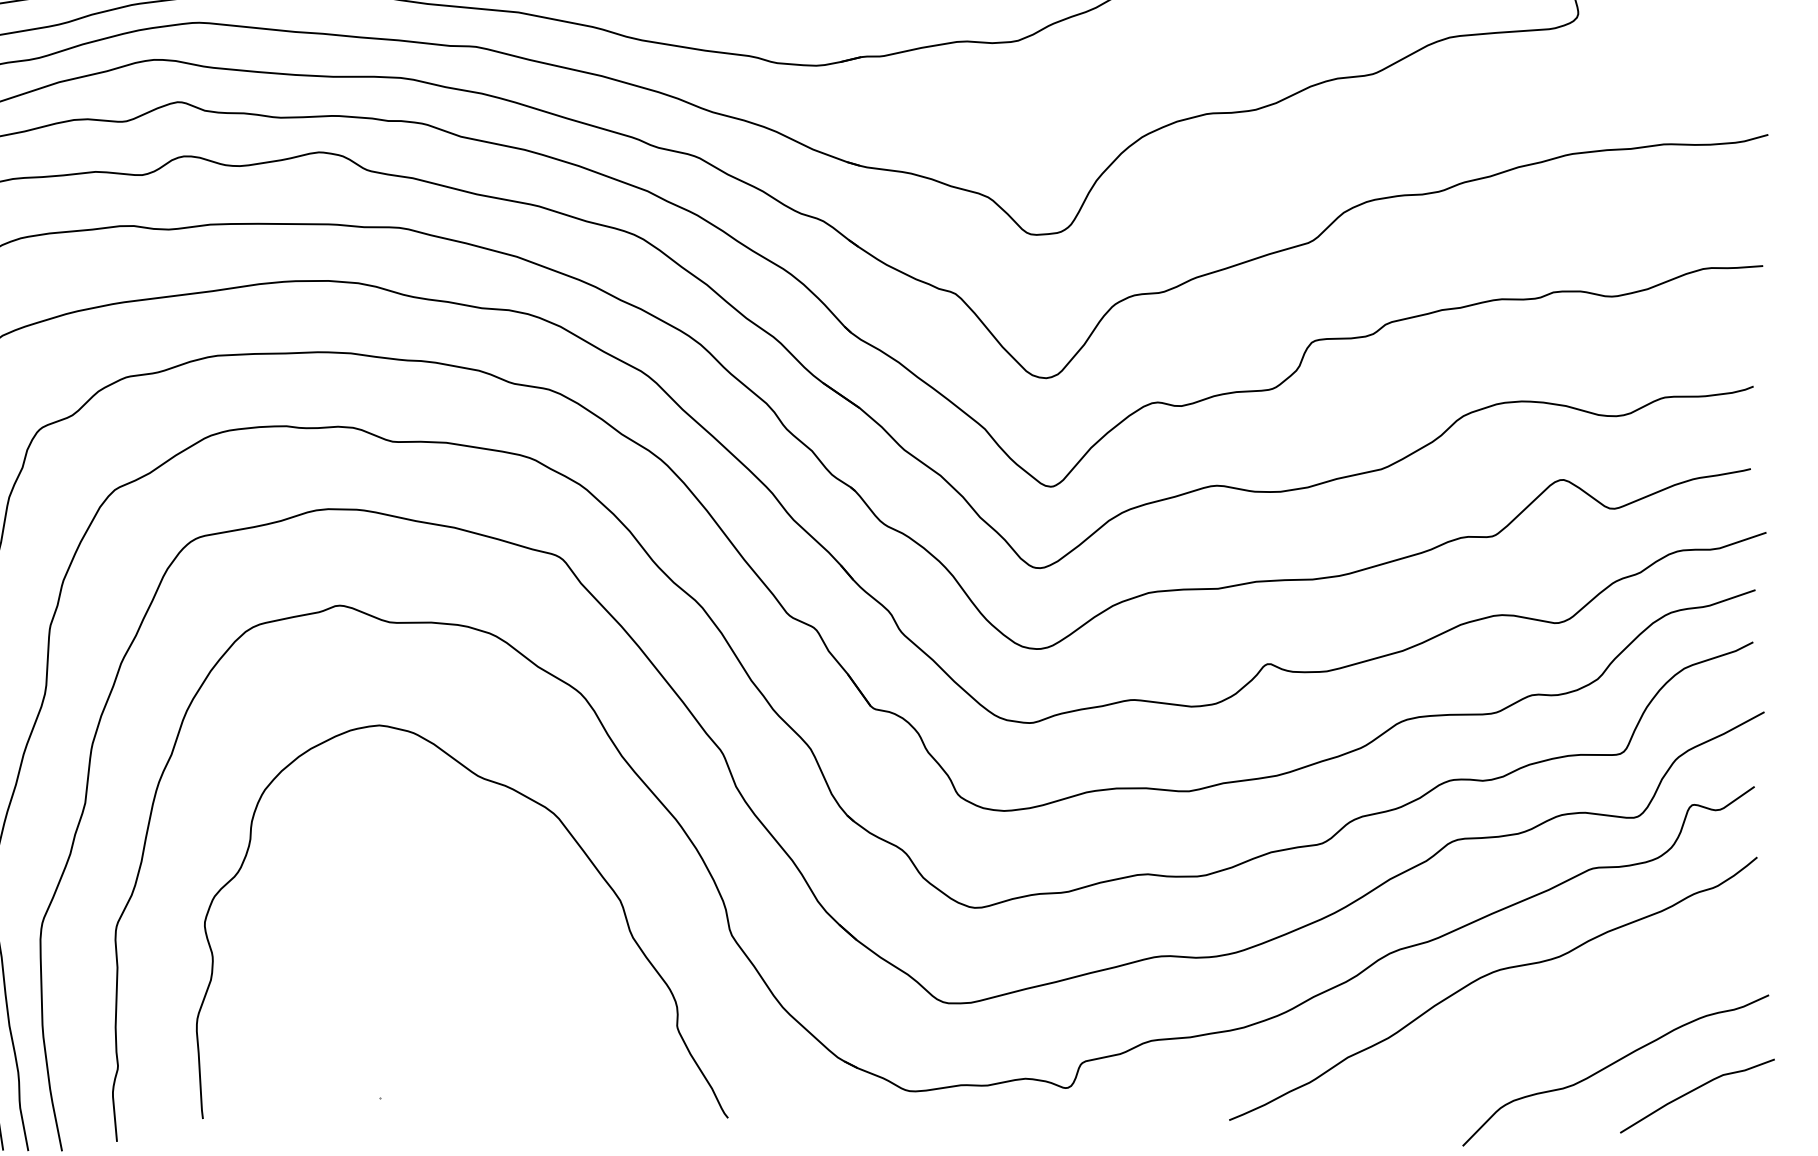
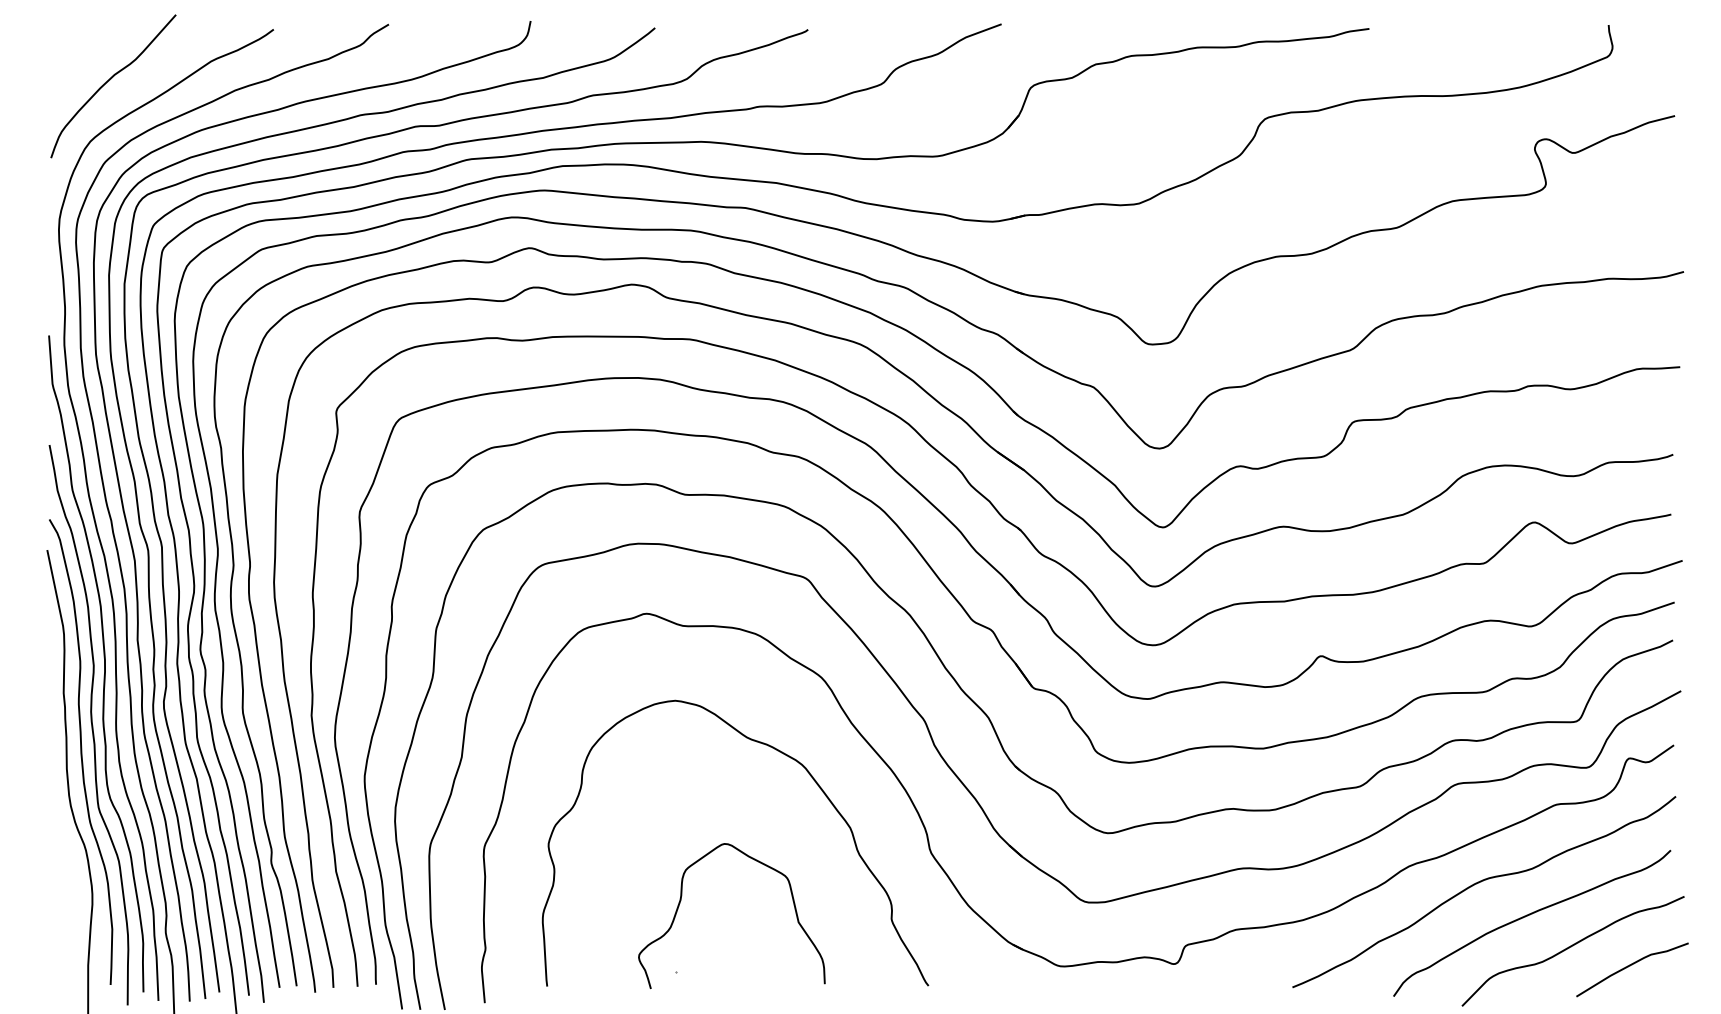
curve: (387, 1000) -> (681, 900), added
curve: (1556, 1021) -> (1530, 915), added

